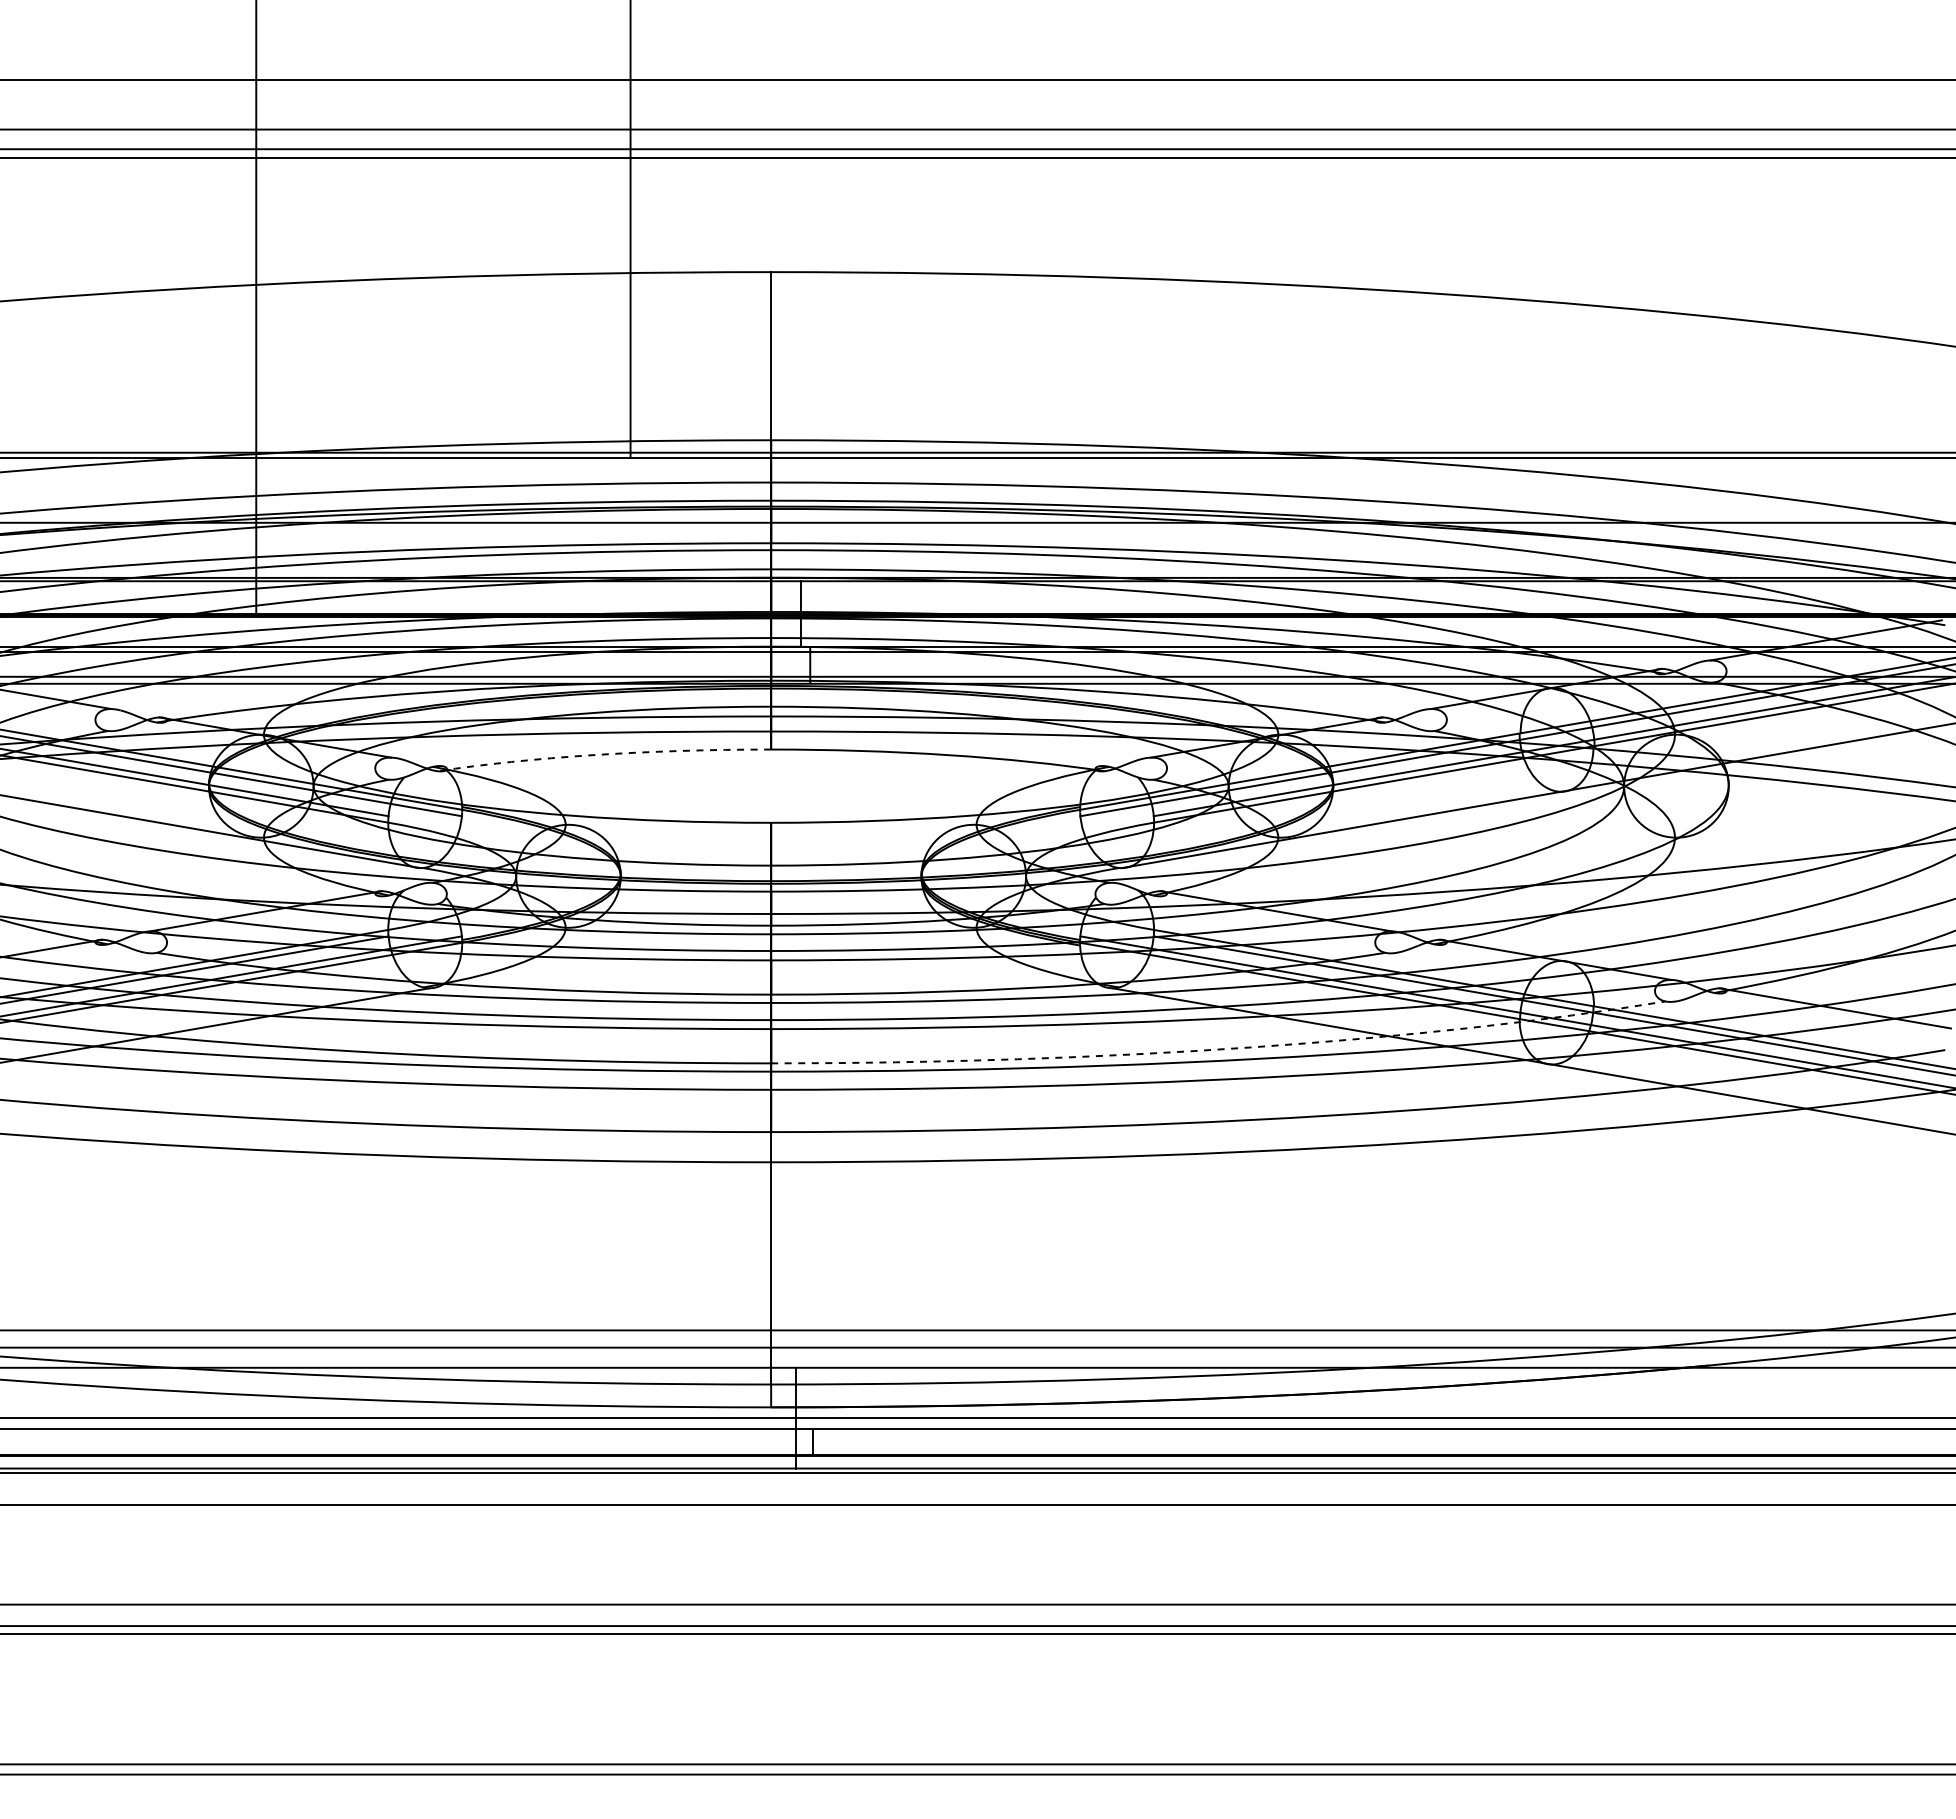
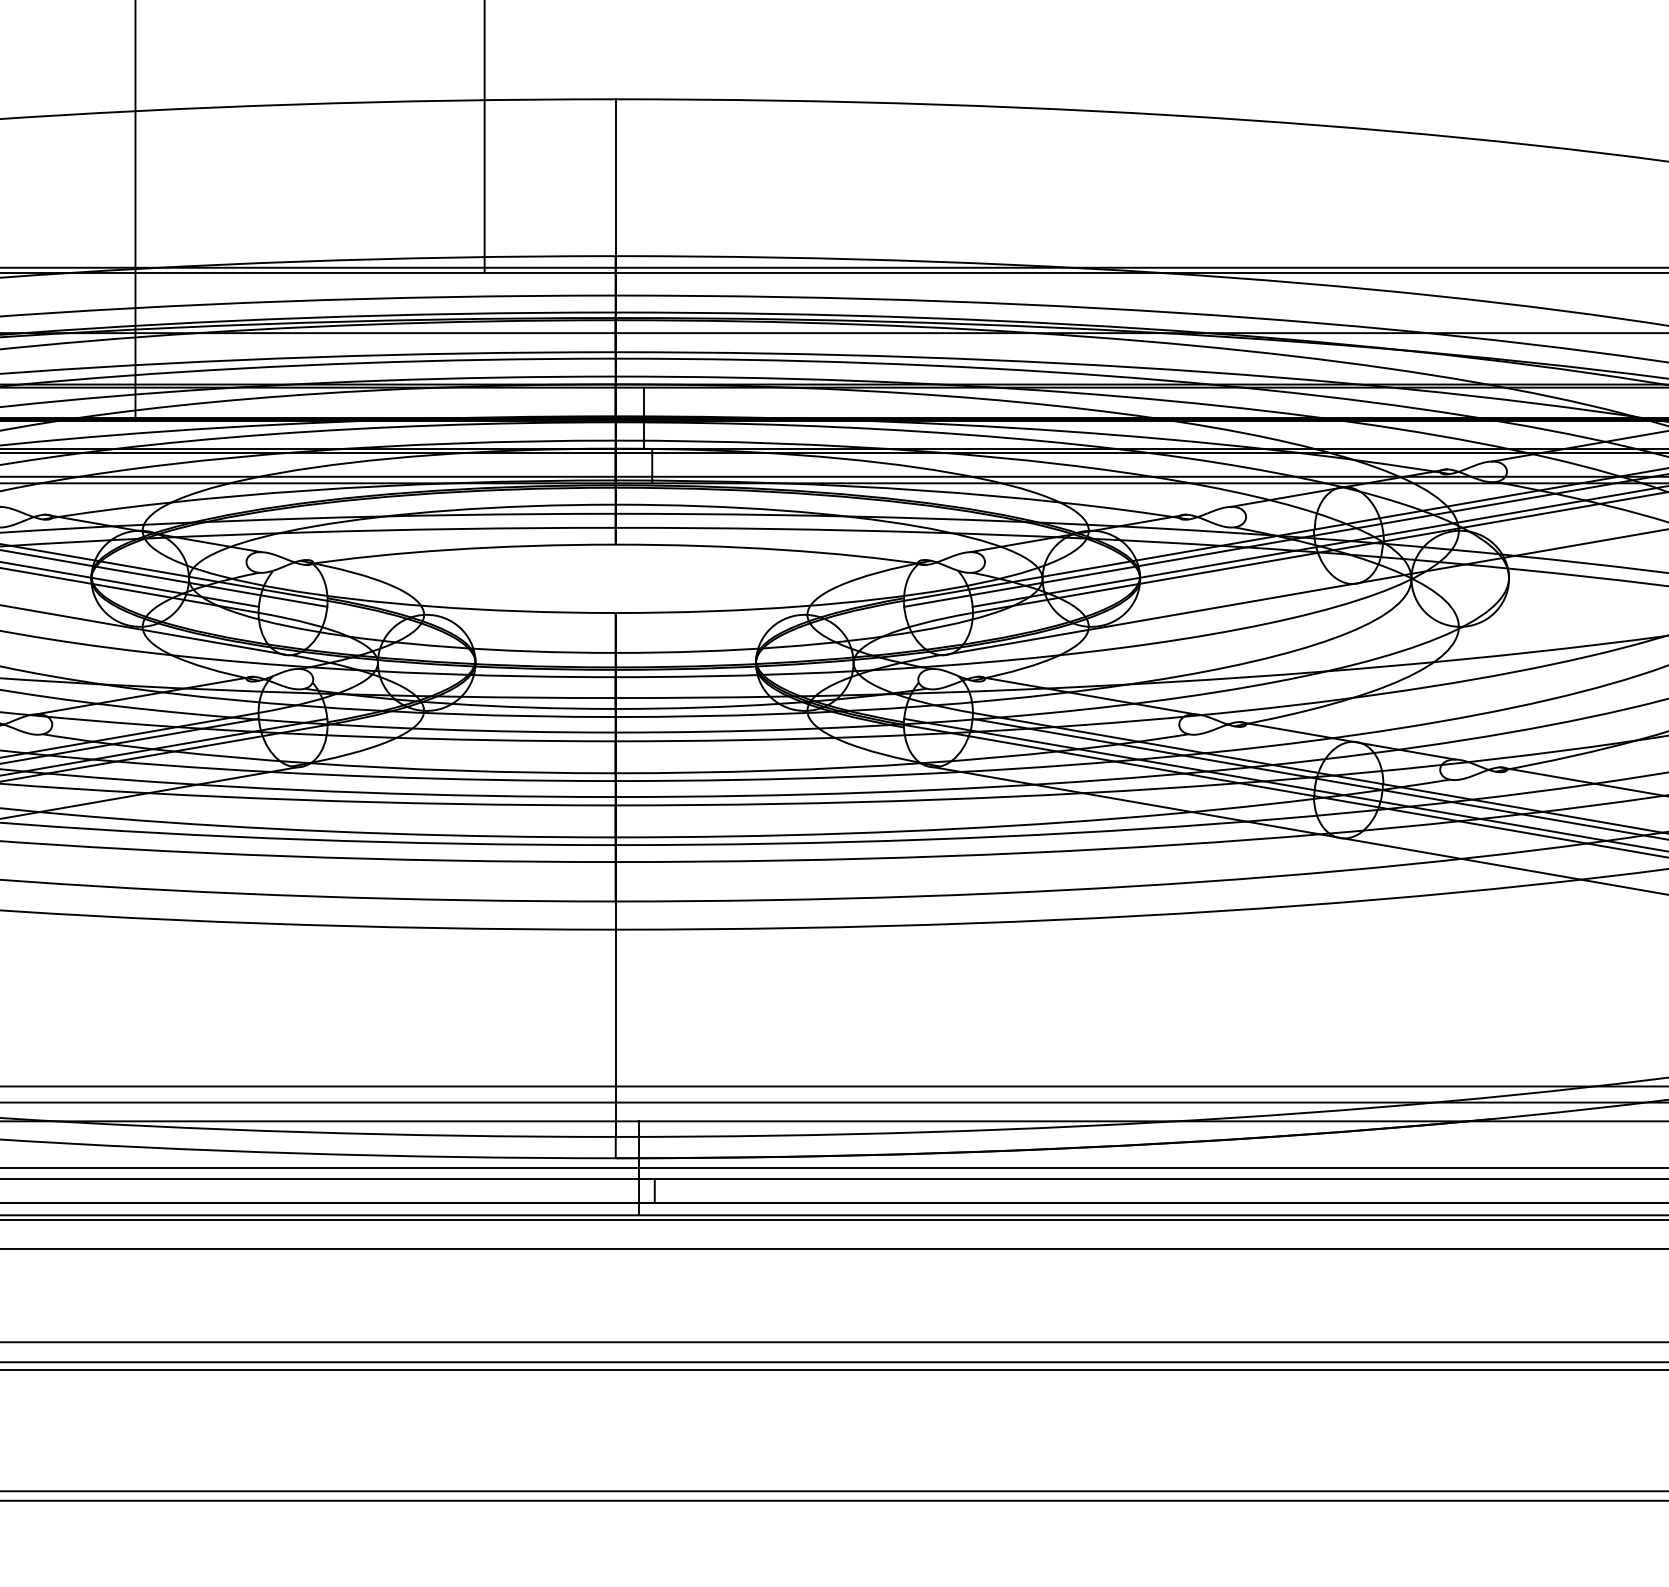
arc: (601, 754) -> (457, 549), dashed -> solid
arc: (1225, 1049) -> (1039, 824), dashed -> solid

